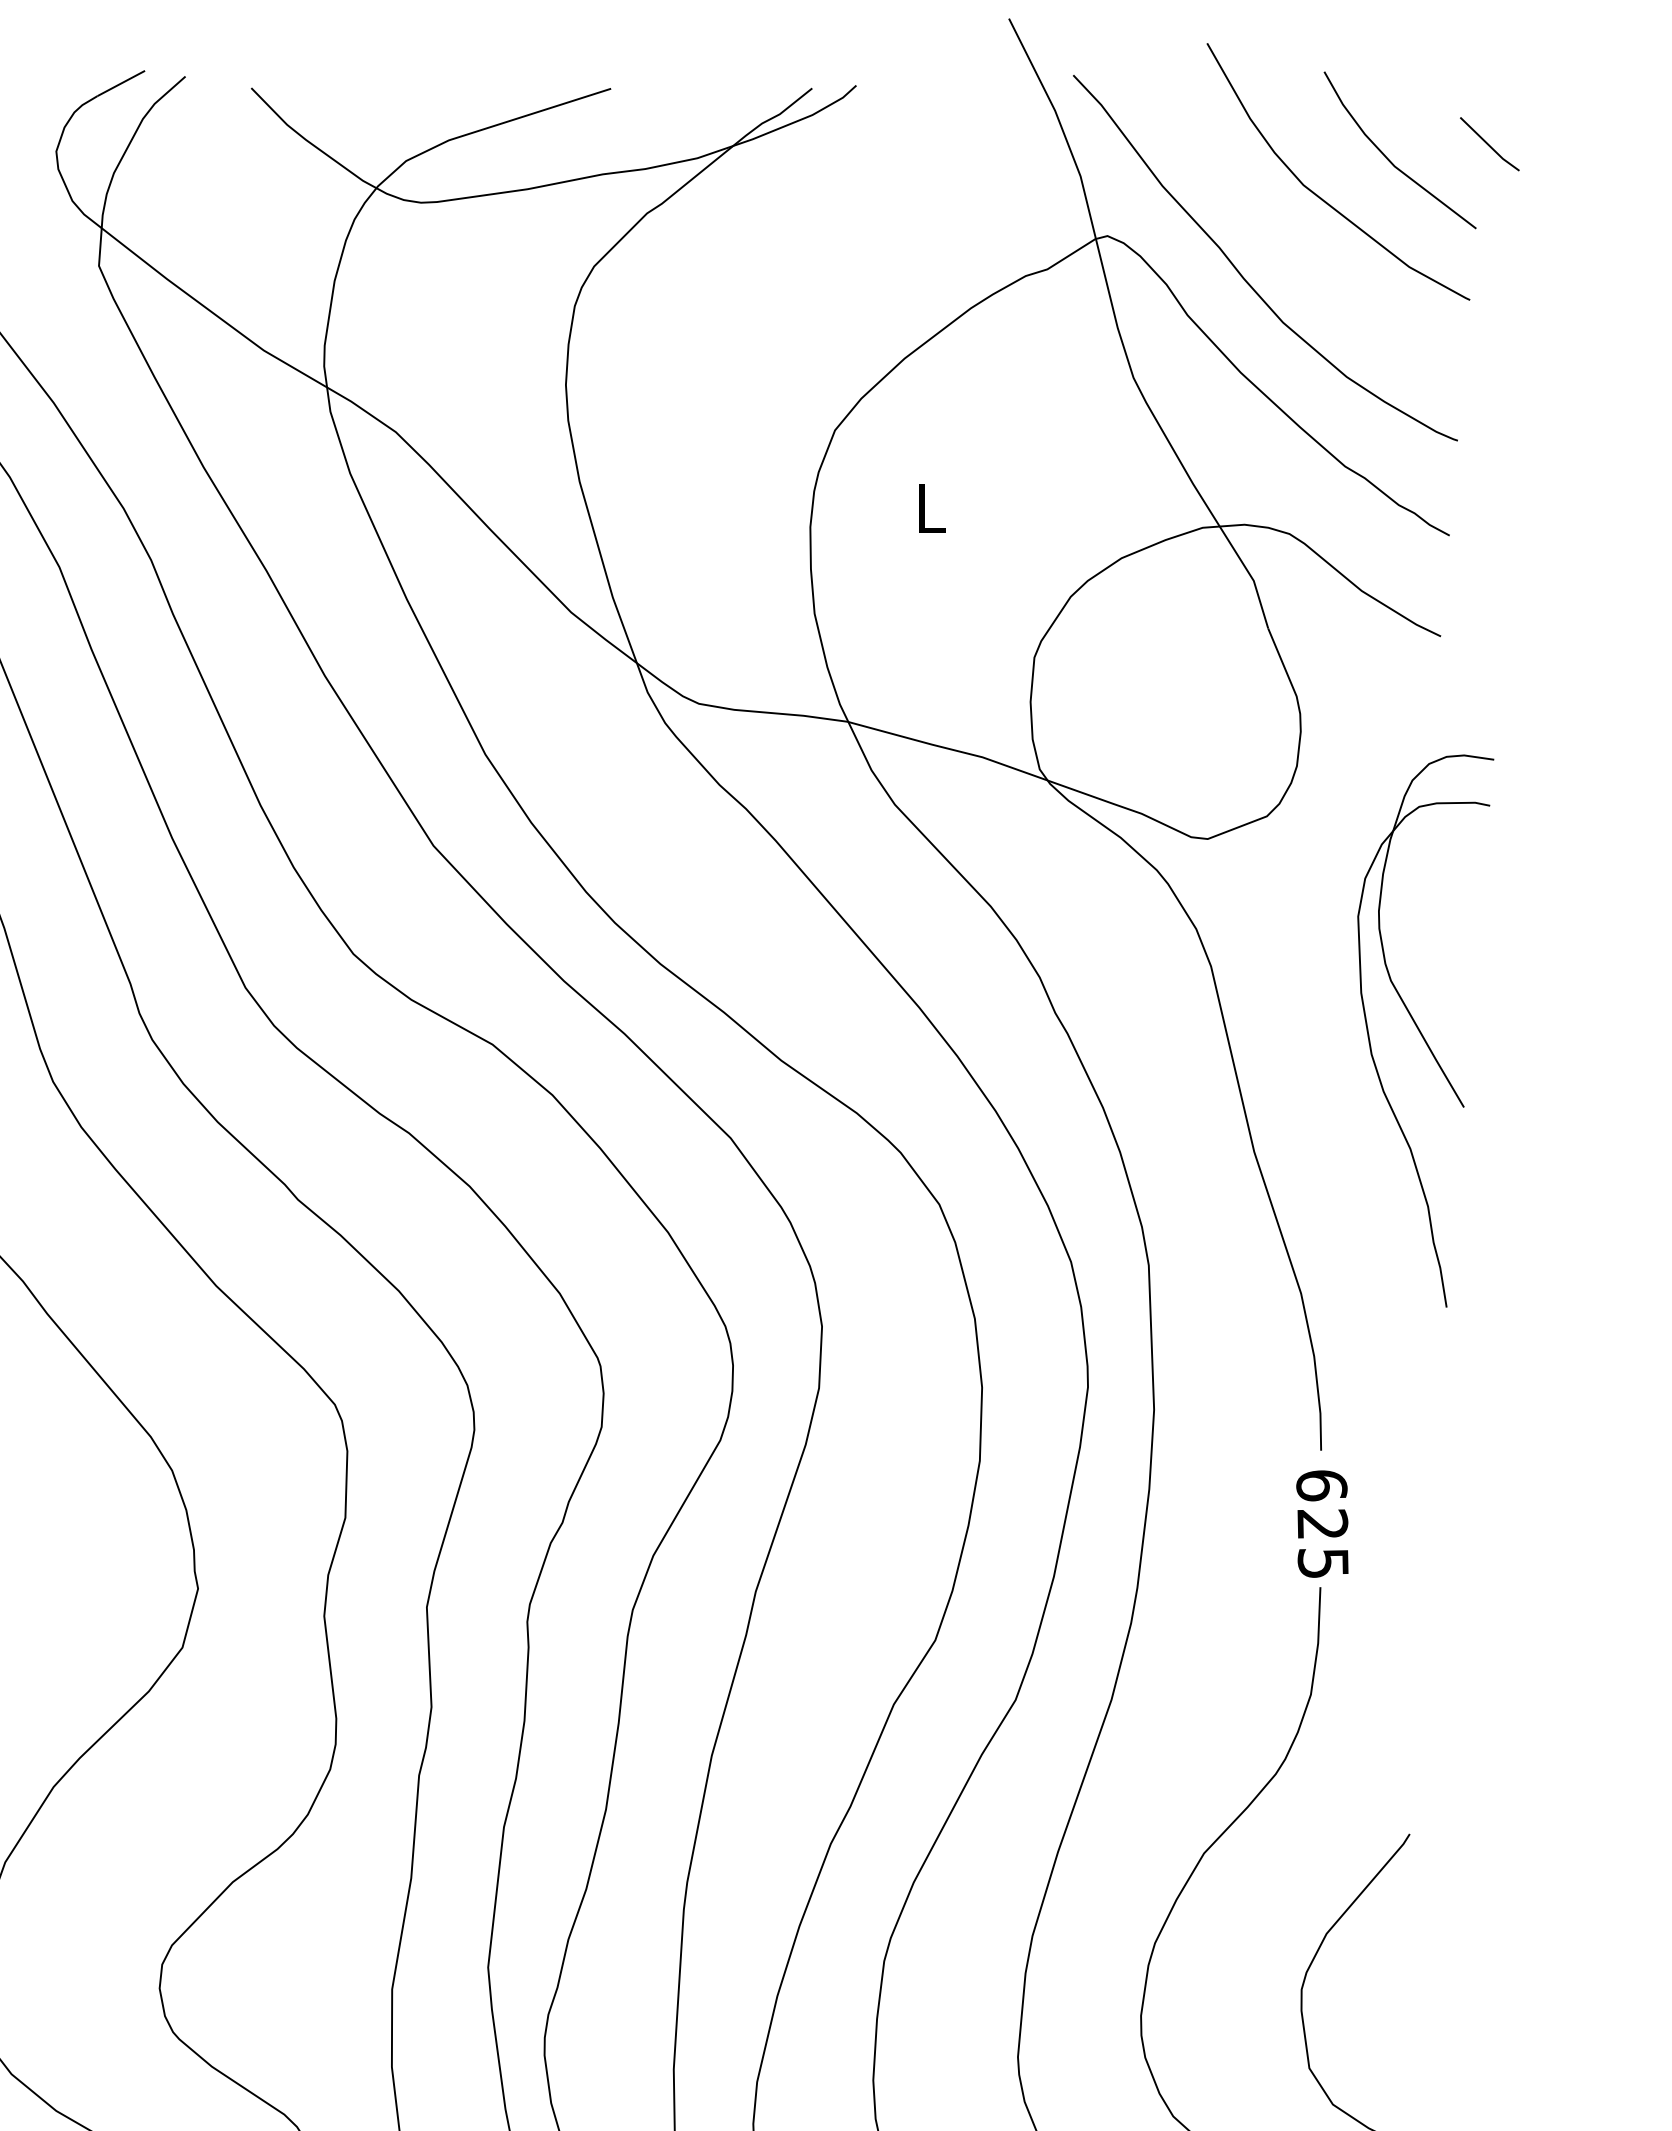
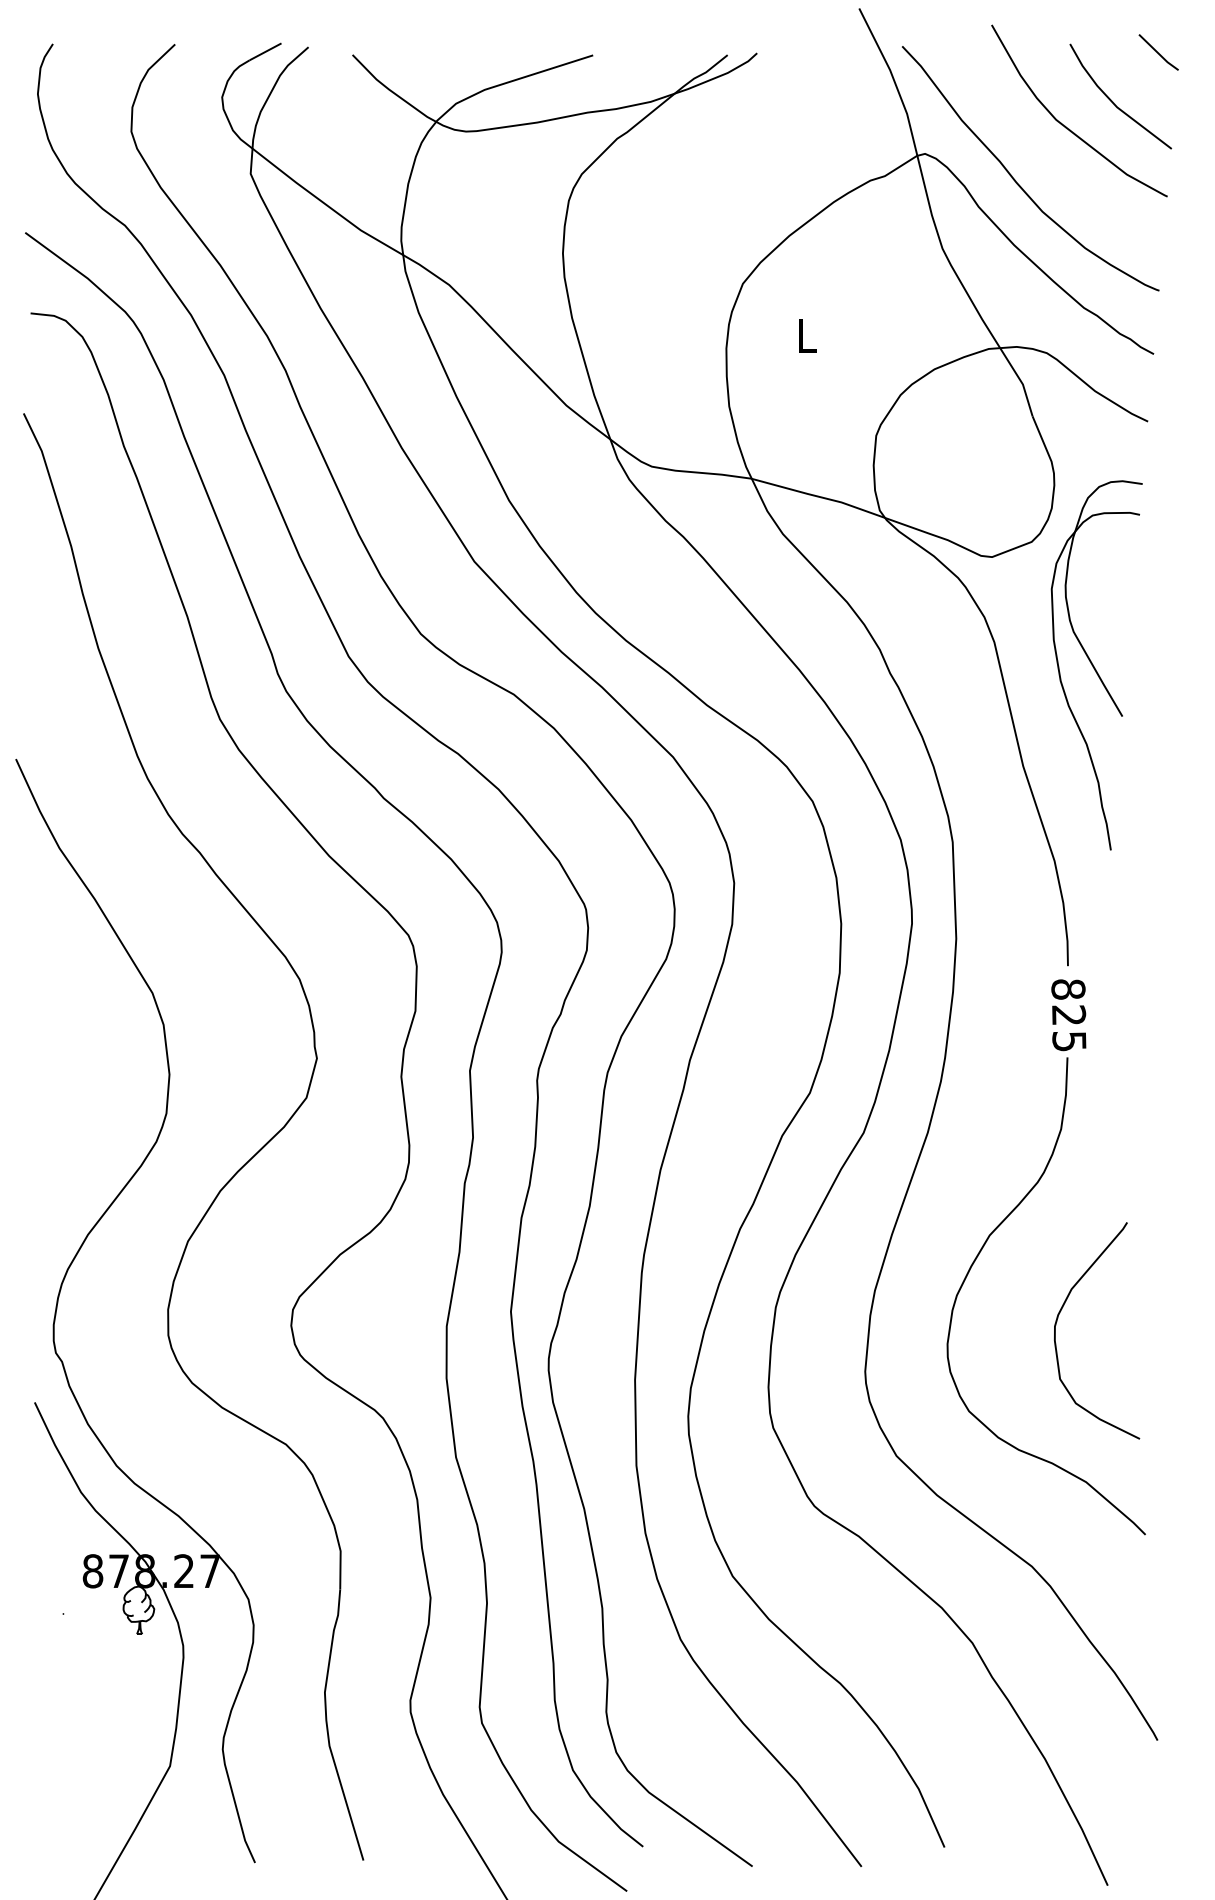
line: (1489, 144) -> (1158, 52), moved
part: (1425, 1031) -> (1096, 665), moved
text: (1321, 1485) -> (1068, 989), 625 -> 825

